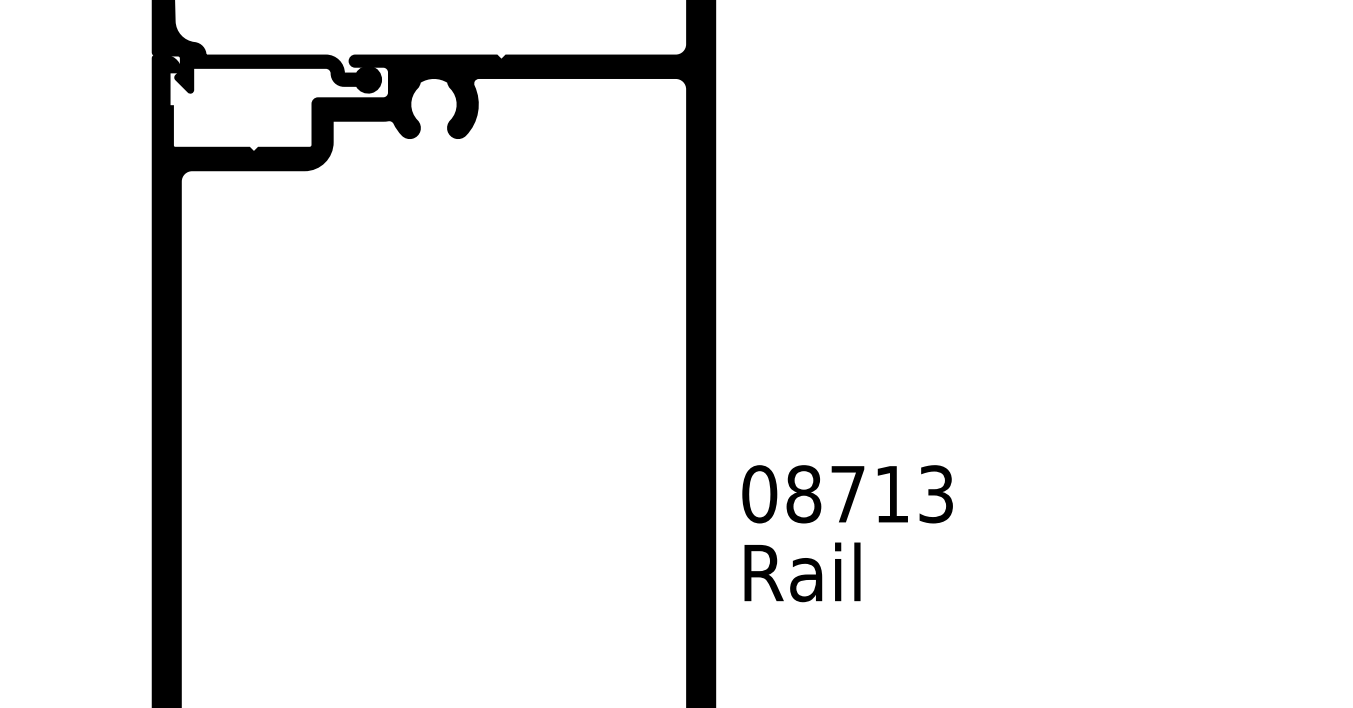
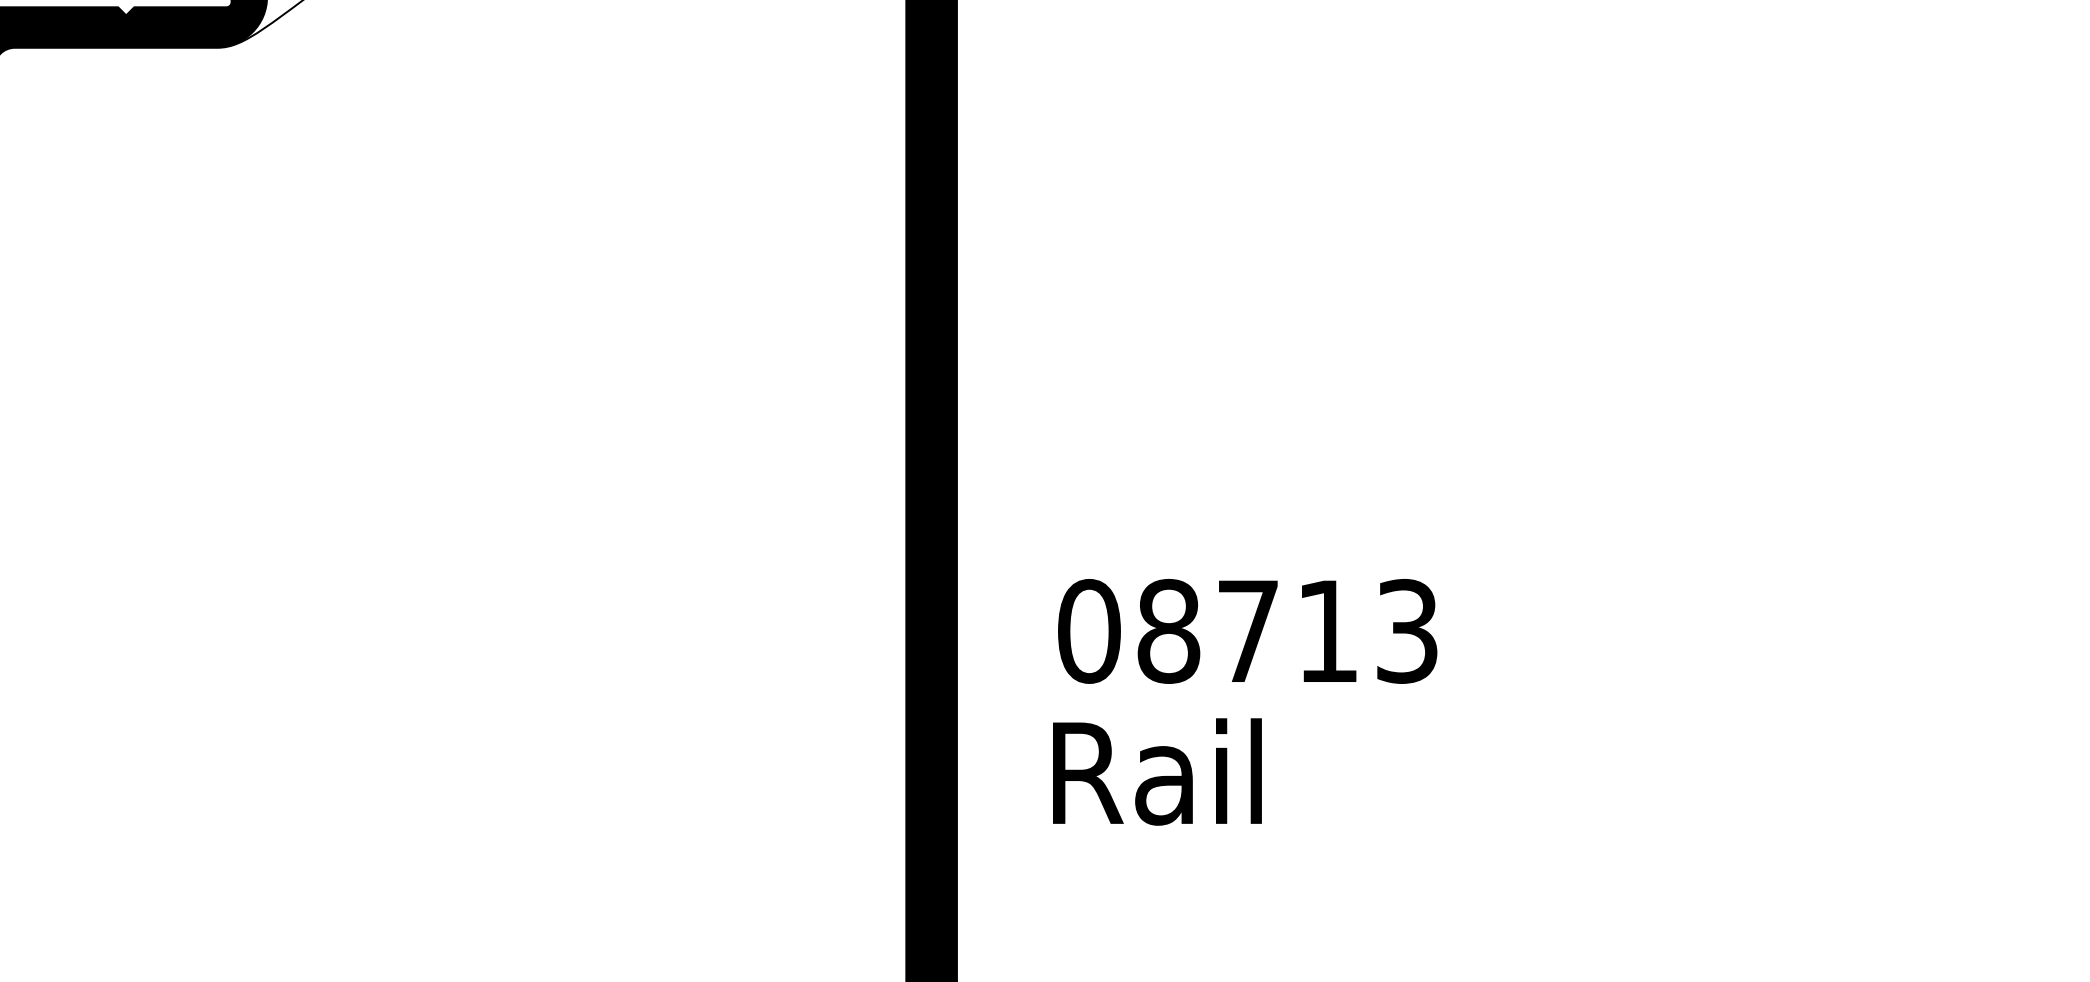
text: (847, 494) -> (1247, 631), moved
text: (802, 572) -> (1157, 772), moved

